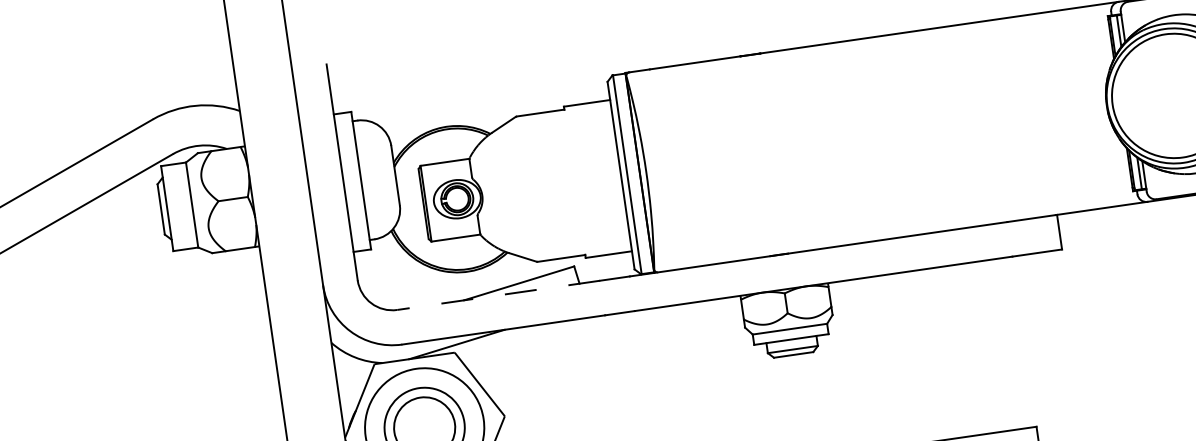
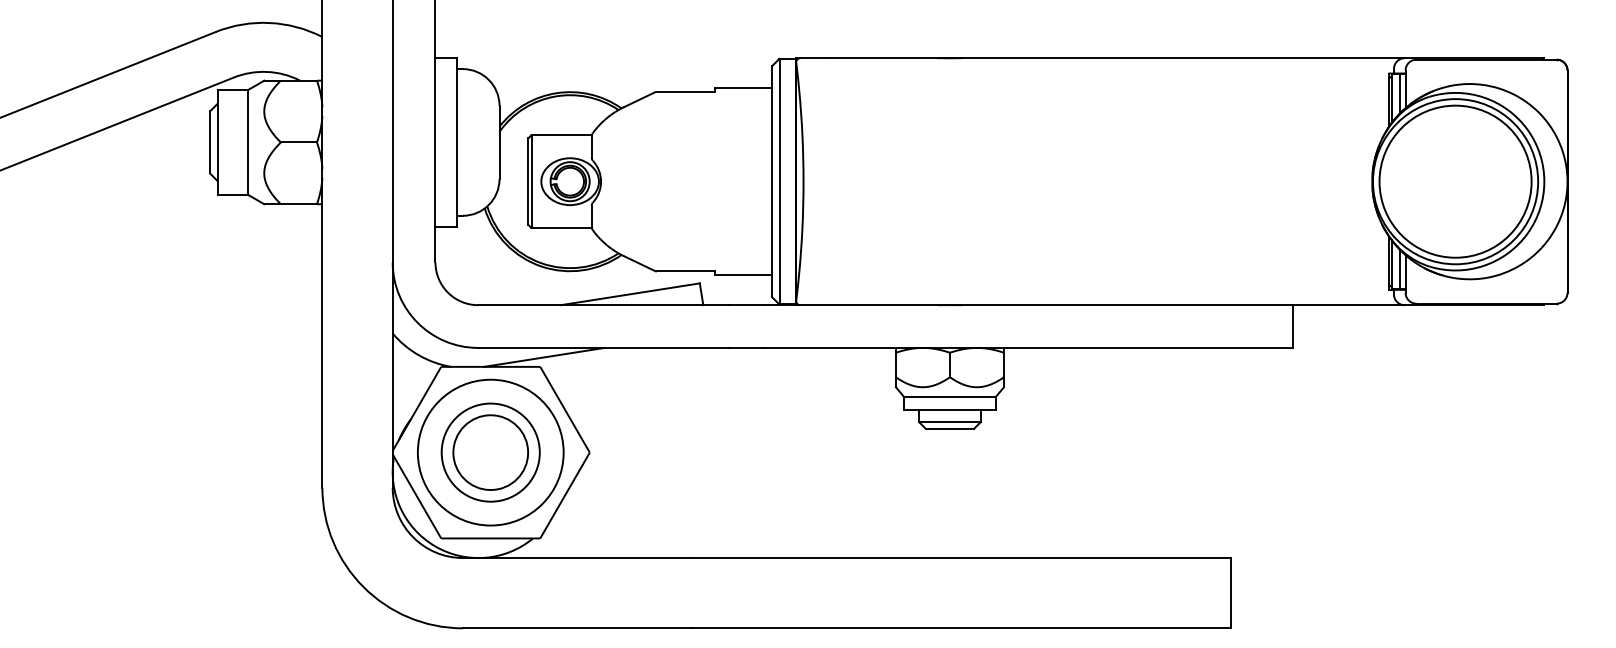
line: (497, 295) -> (602, 305), dashed -> solid

